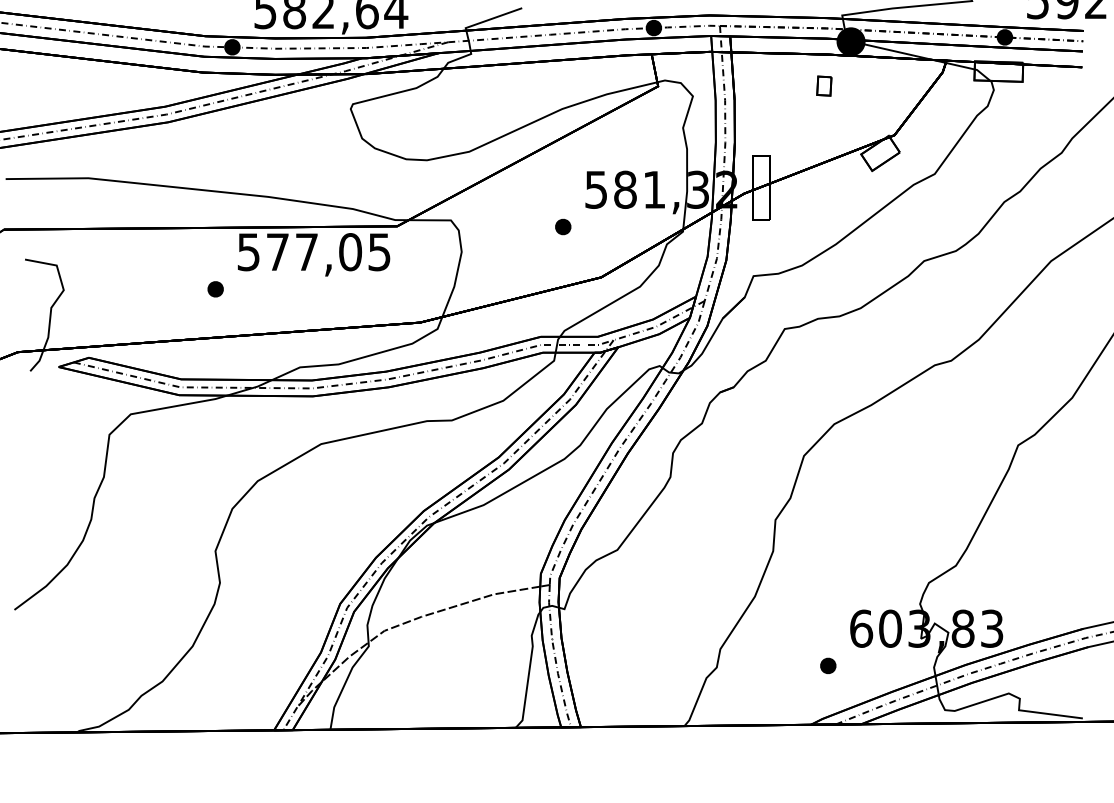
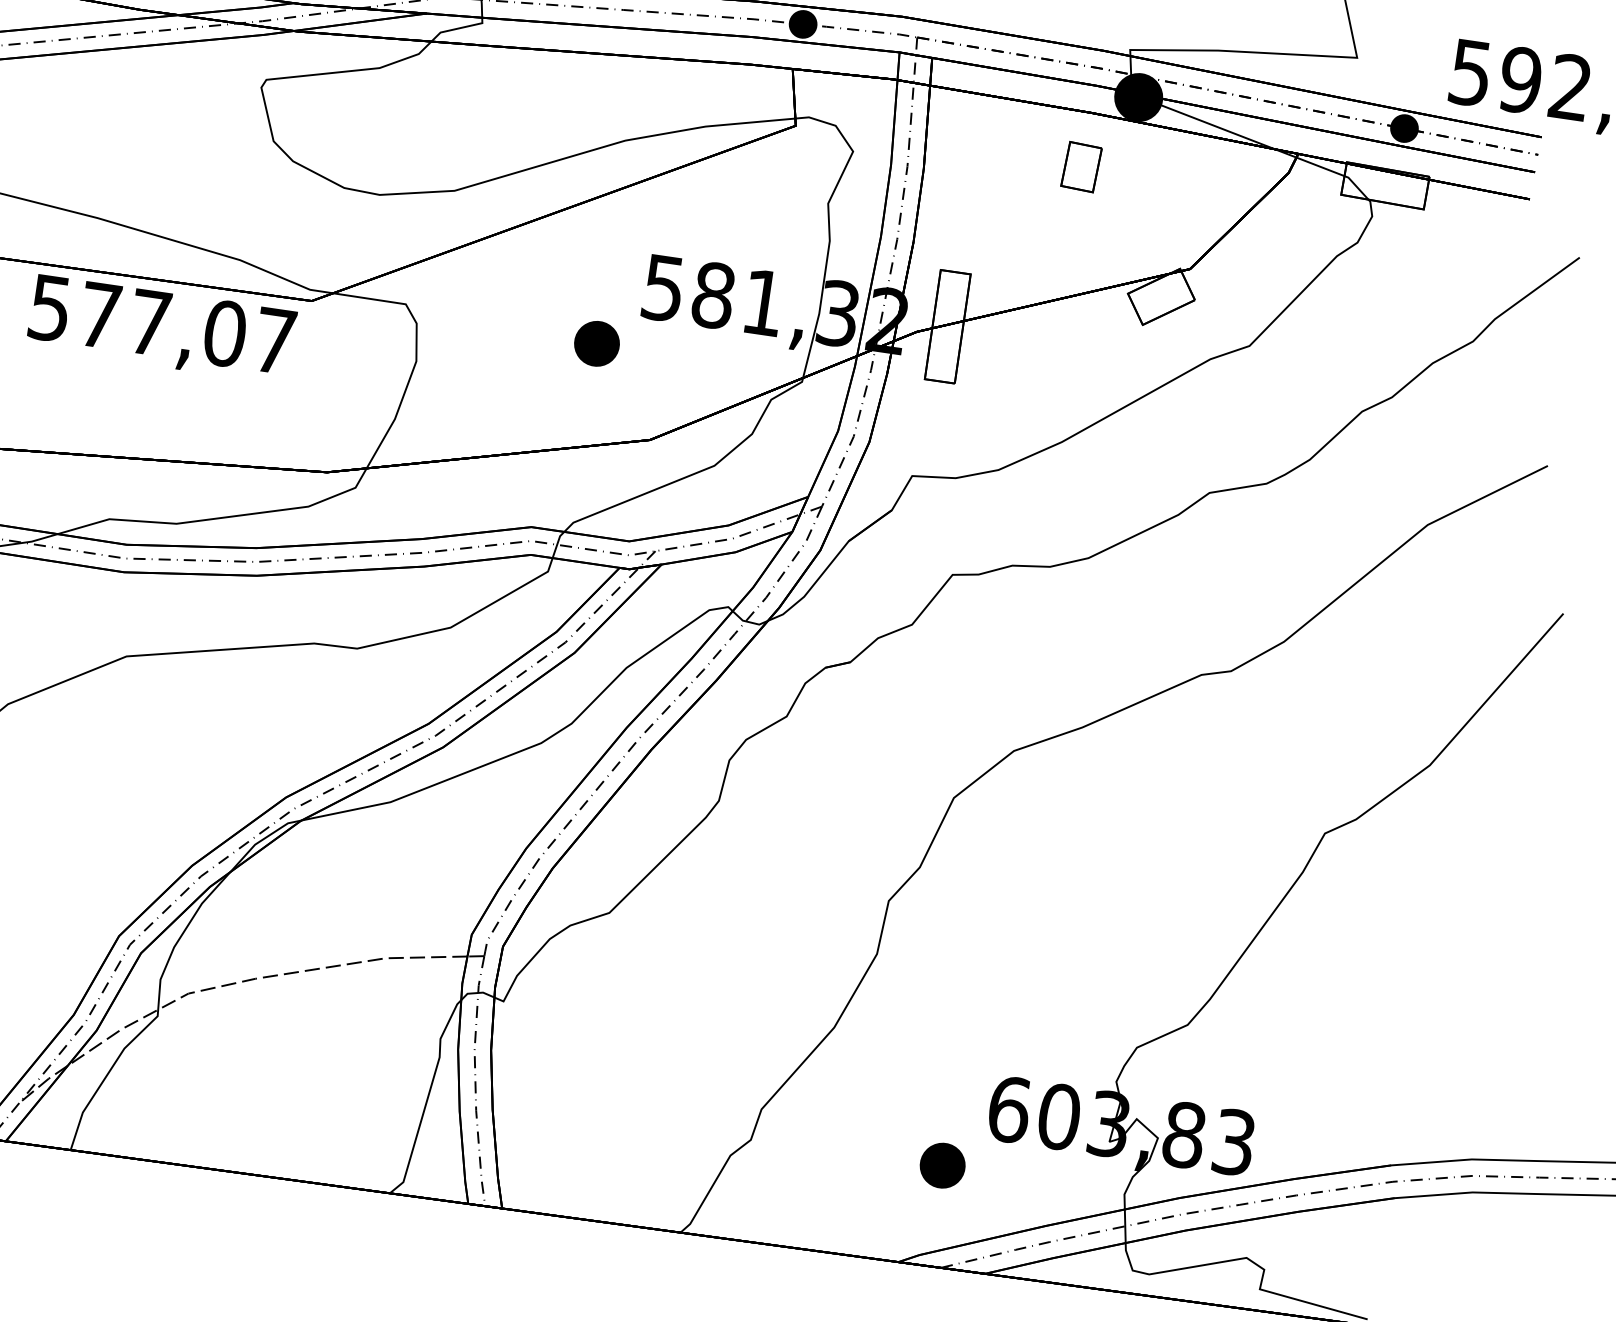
part: (824, 85) -> (1082, 165), size x1.4
part: (563, 226) -> (597, 343), size x1.6
text: (379, 252) -> (274, 341), 577,05 -> 577,07
part: (828, 665) -> (943, 1164), size x1.6

